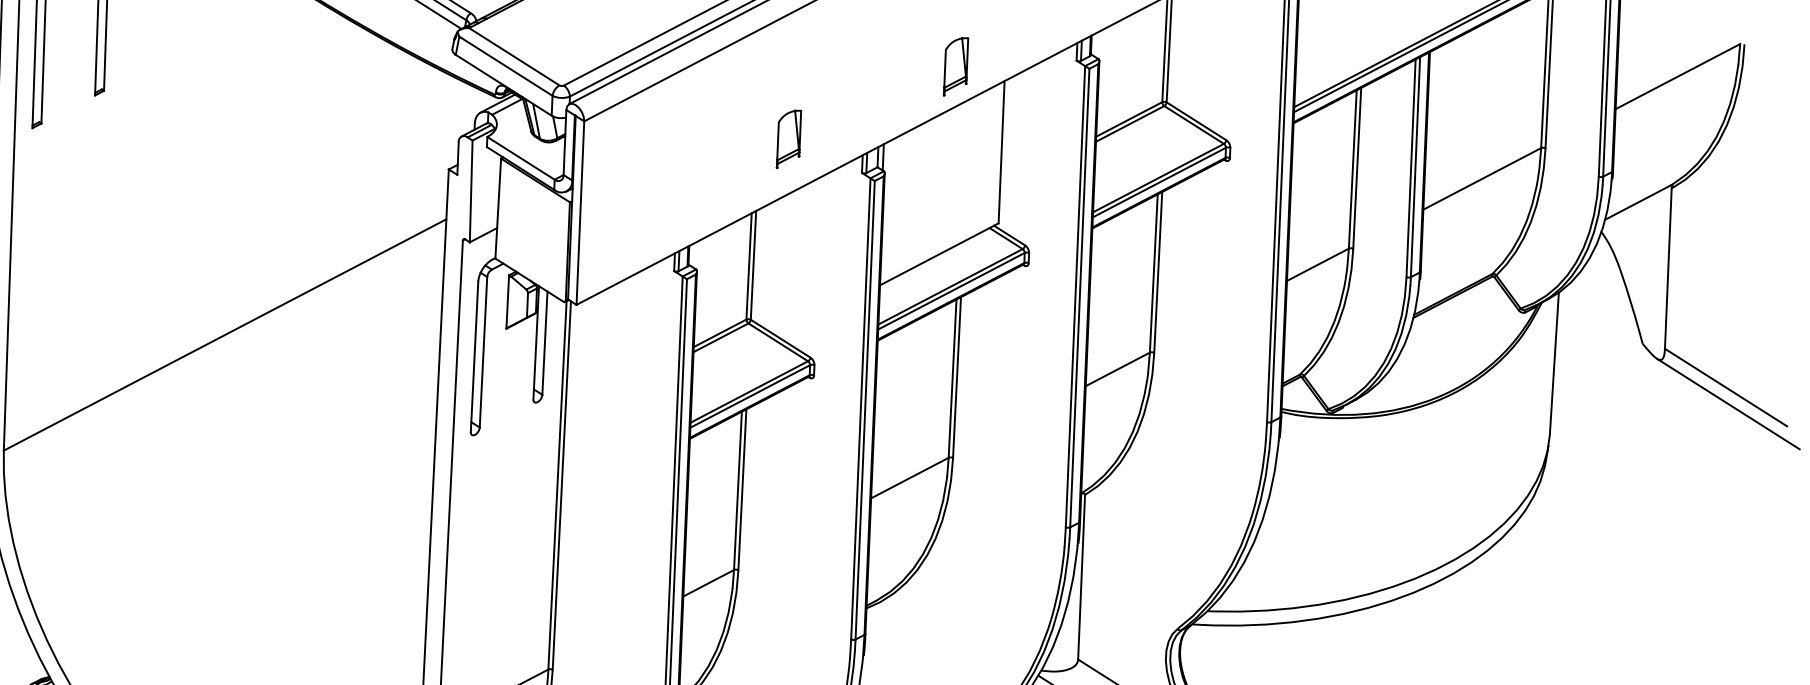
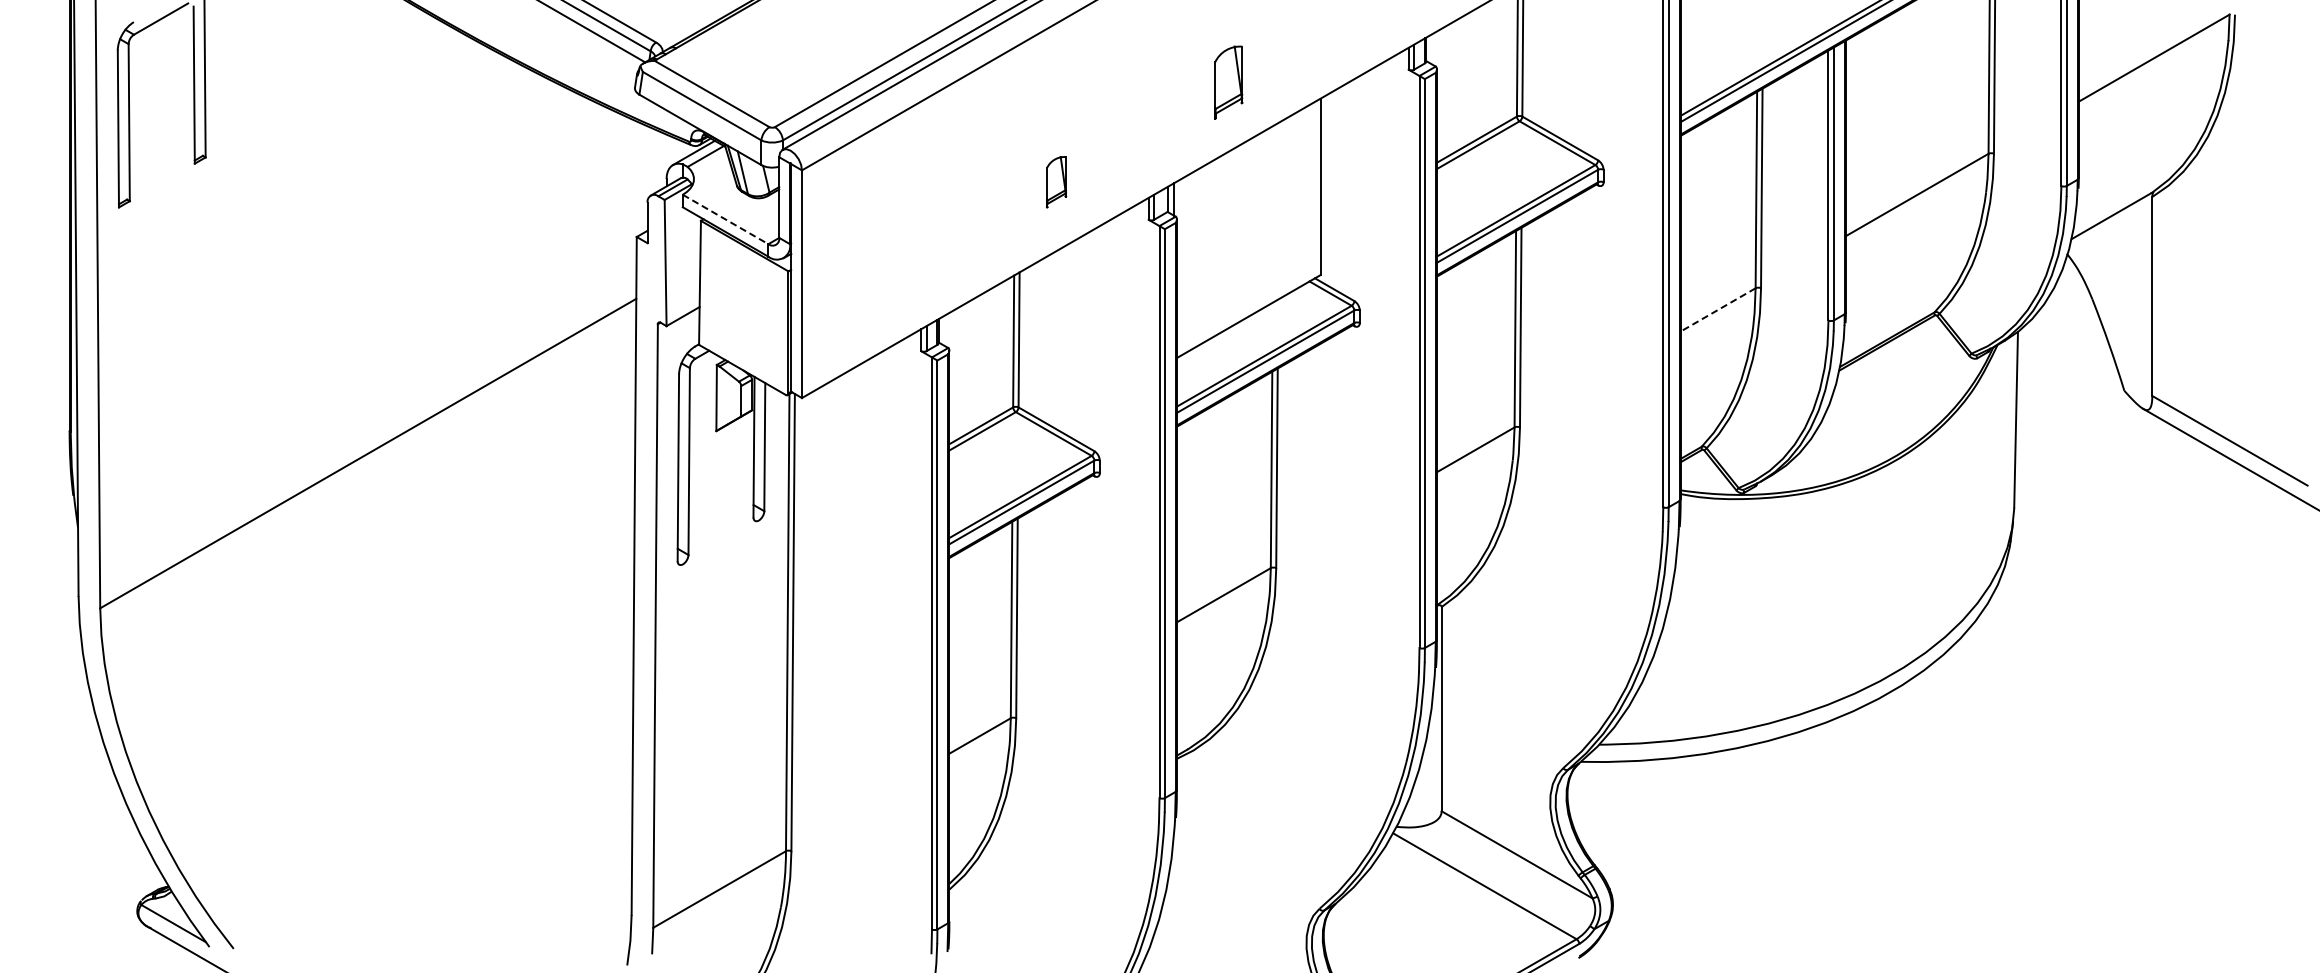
part: (955, 66) -> (1228, 82), moved
part: (788, 139) -> (1056, 182), size x0.7
line: (521, 158) -> (726, 219), solid -> dashed
line: (1317, 265) -> (1717, 310), solid -> dashed

